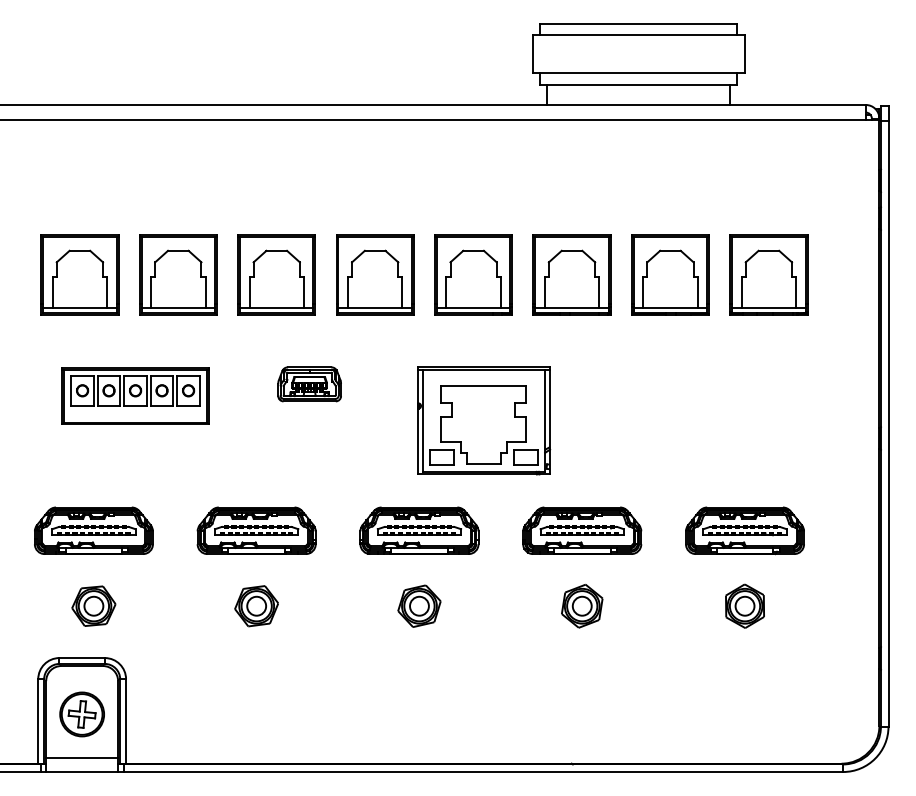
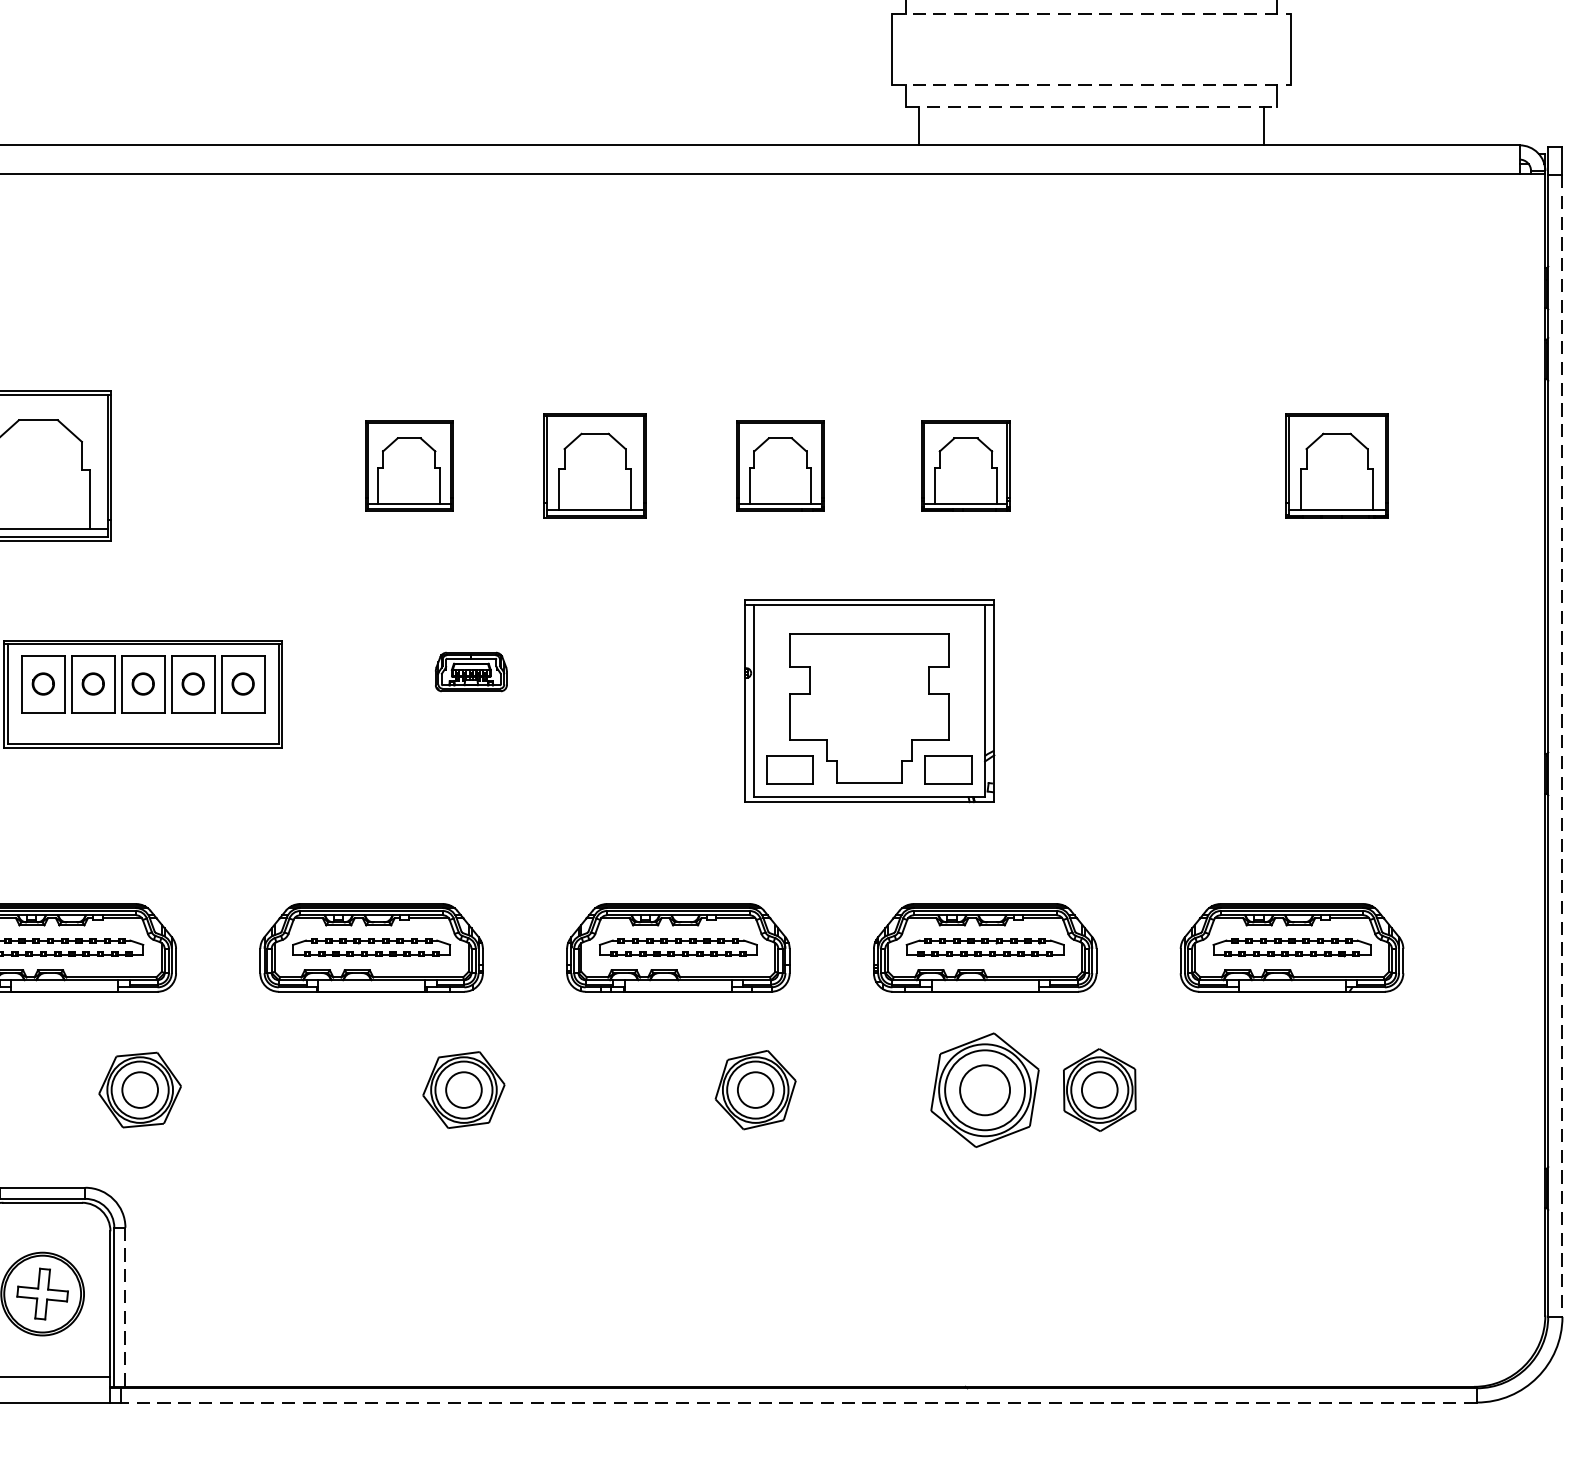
line: (638, 35) -> (1091, 14), solid -> dashed
line: (638, 73) -> (1091, 85), solid -> dashed
line: (639, 84) -> (1093, 106), solid -> dashed
part: (178, 274) -> (224, 464), removed
part: (276, 274) -> (408, 464), size x0.6
part: (375, 274) -> (595, 464), size x0.7
part: (473, 274) -> (780, 464), size x0.6
part: (571, 274) -> (964, 464), size x0.6
part: (670, 274) -> (1151, 464), removed
part: (768, 274) -> (1336, 464), size x0.7
part: (309, 384) -> (471, 672), size x0.6
part: (484, 420) -> (870, 700), moved
line: (888, 423) -> (1562, 745), solid -> dashed
part: (93, 605) -> (139, 1088), moved
part: (419, 605) -> (755, 1088), moved
part: (582, 605) -> (985, 1088), size x1.4
part: (744, 605) -> (1098, 1088), moved
part: (256, 606) -> (463, 1090), moved
line: (126, 721) -> (126, 1307), solid -> dashed
line: (483, 772) -> (799, 1403), solid -> dashed

